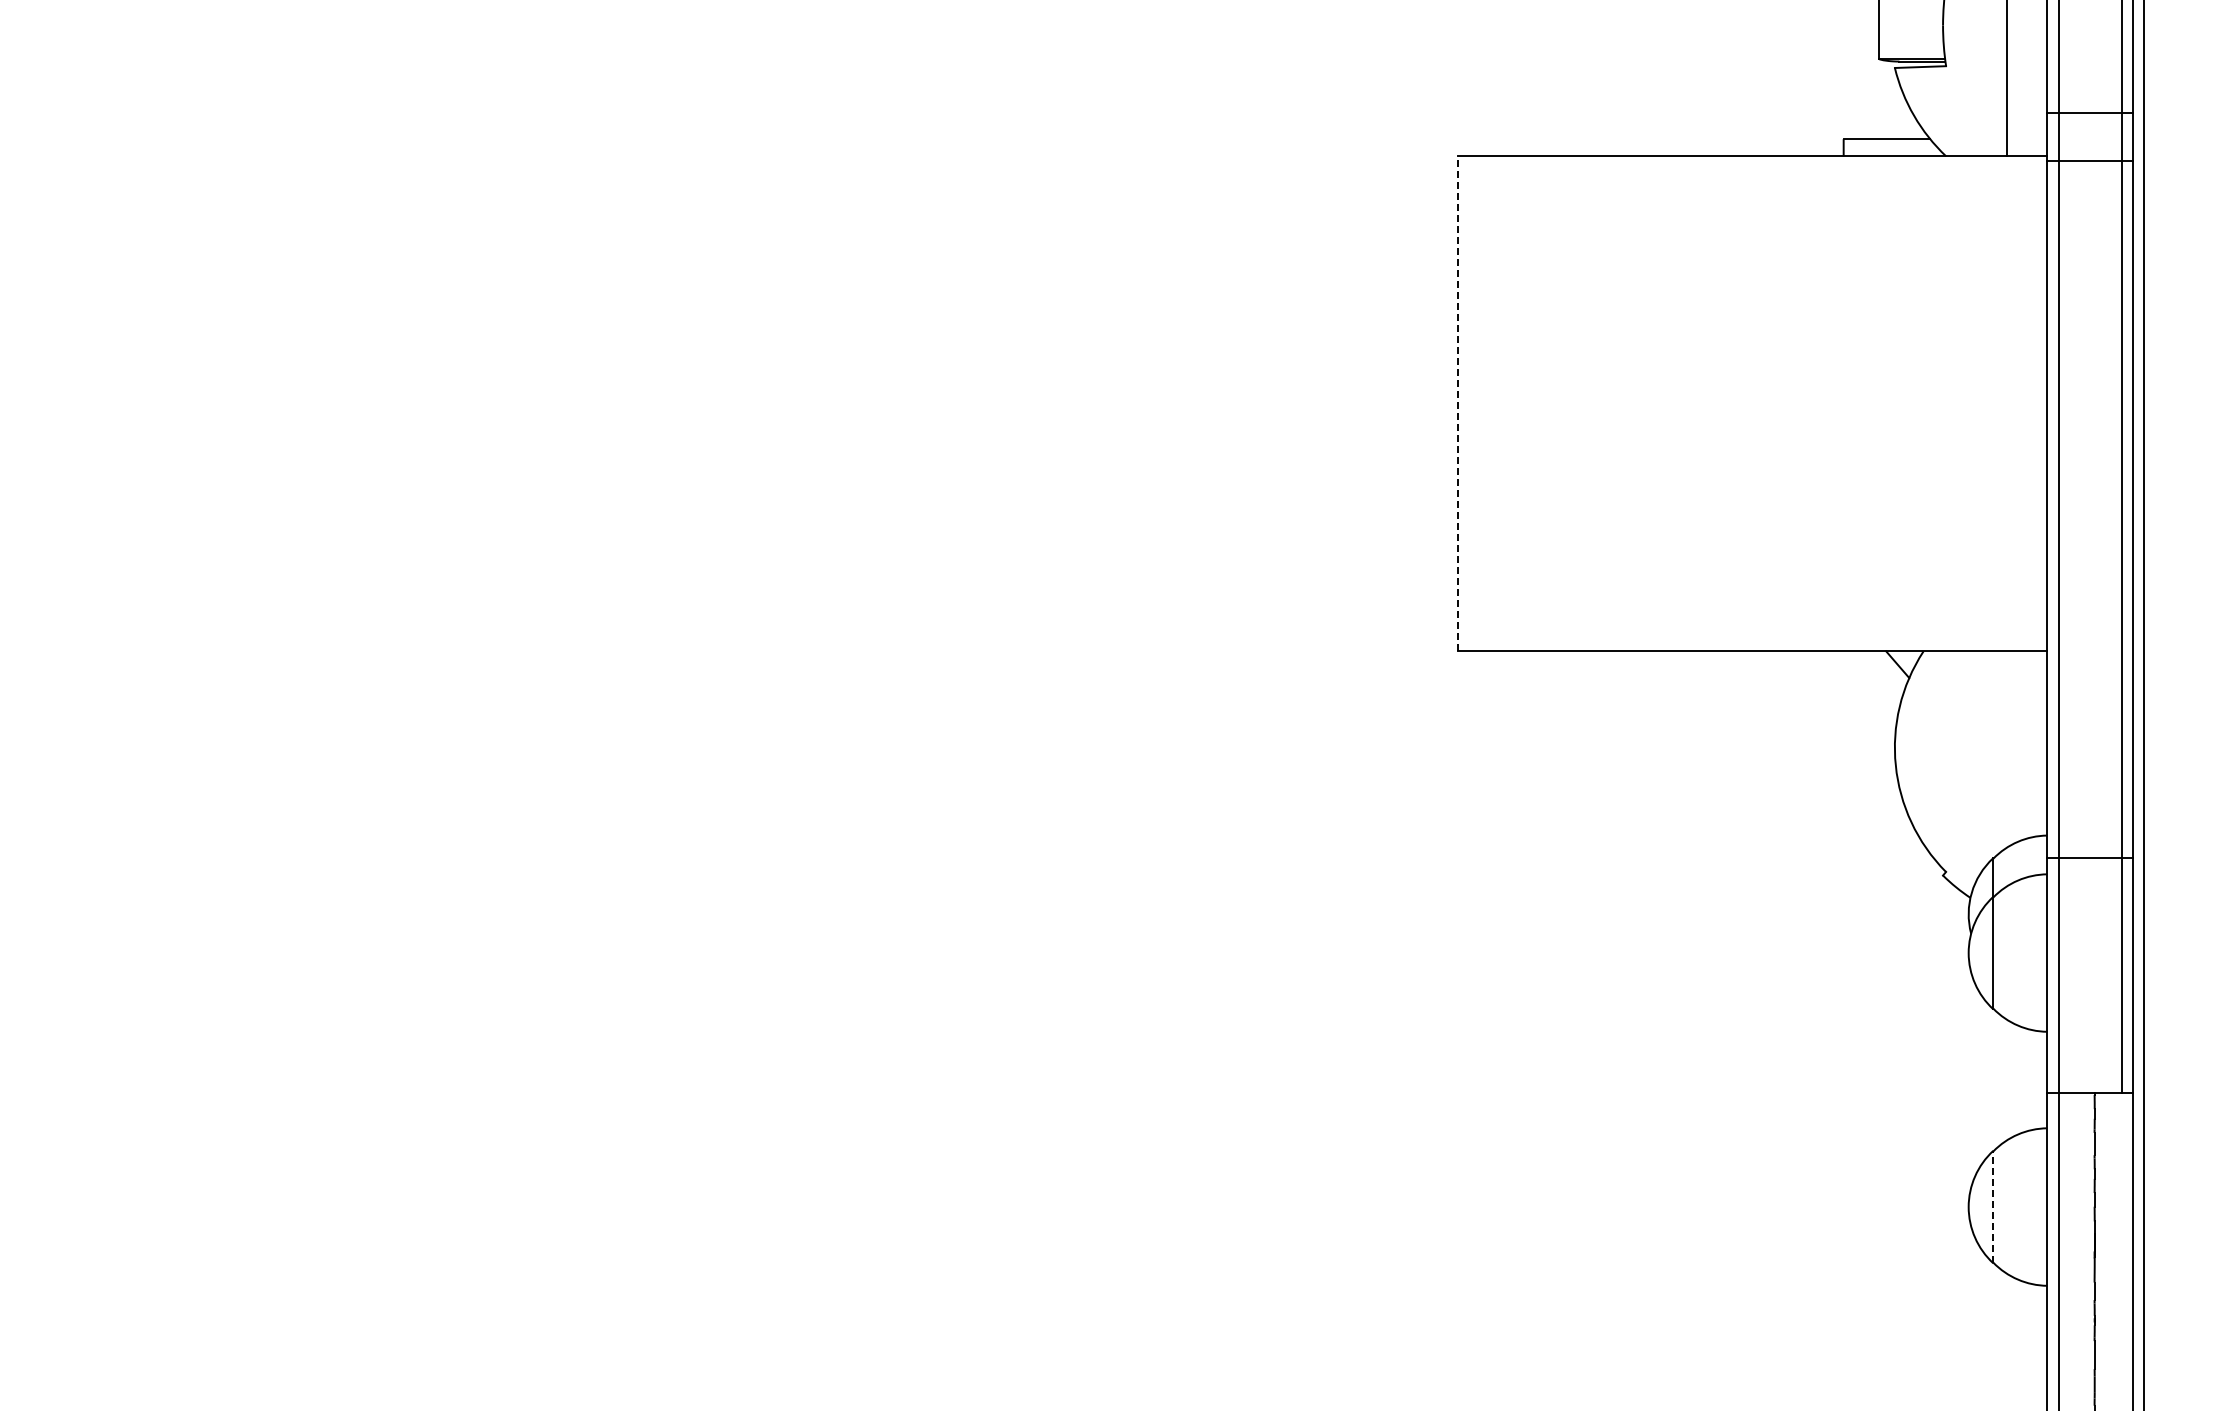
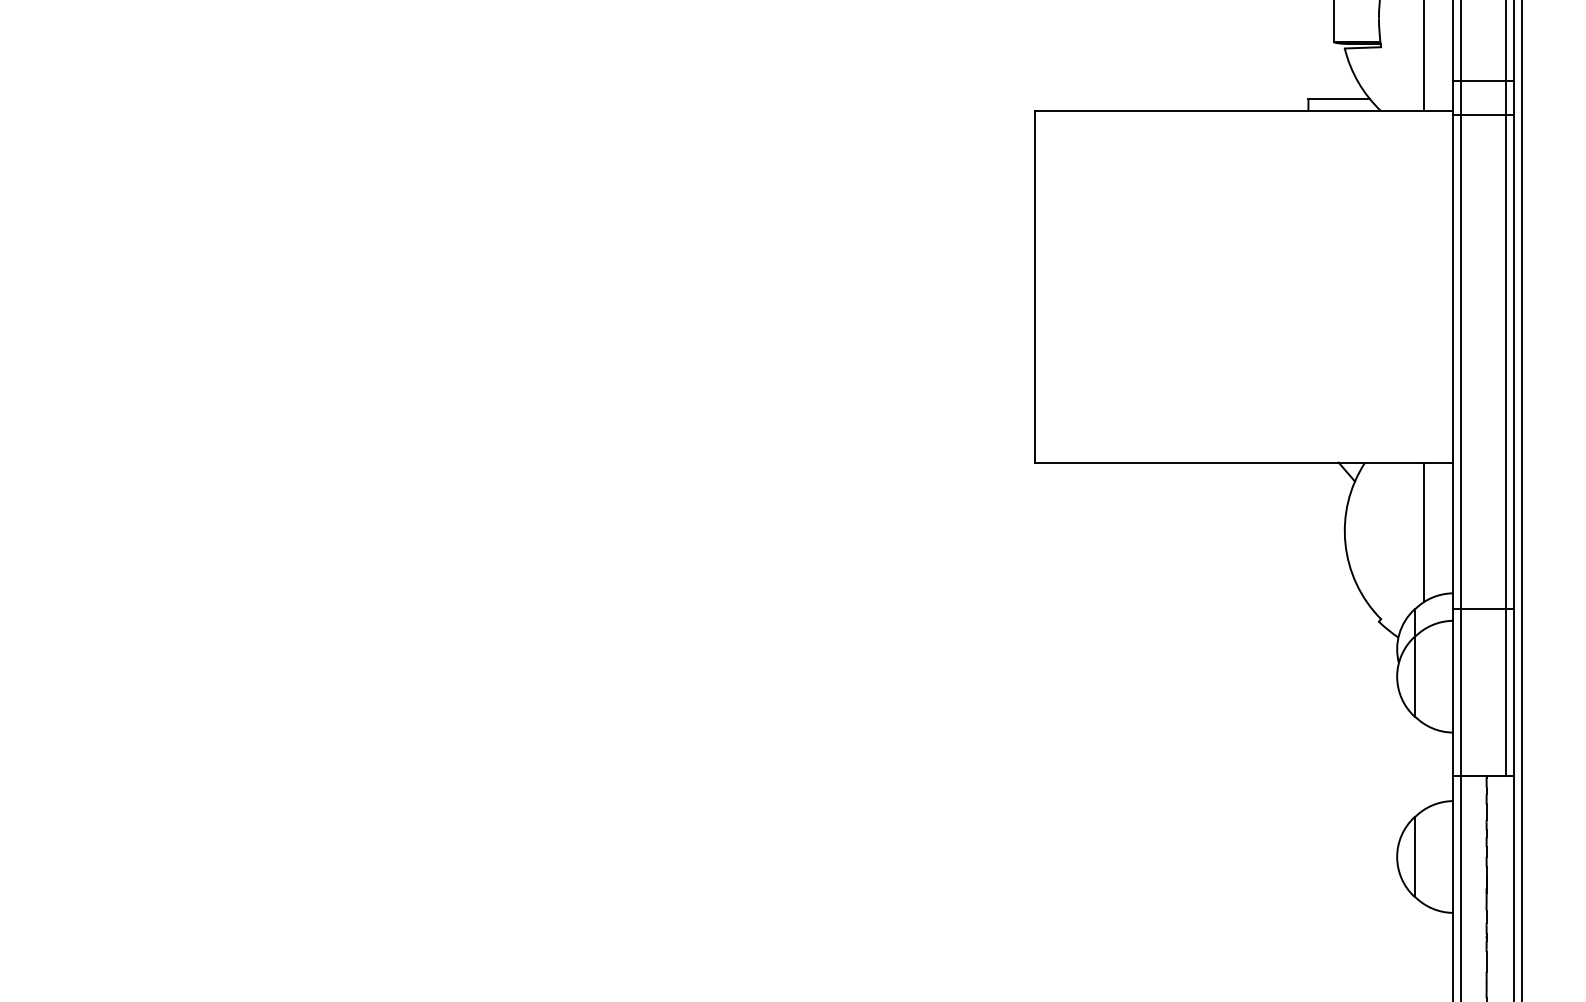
line: (1457, 403) -> (1034, 286), dashed -> solid
line: (2006, 749) -> (1424, 532), added
line: (1993, 1206) -> (1414, 856), dashed -> solid

